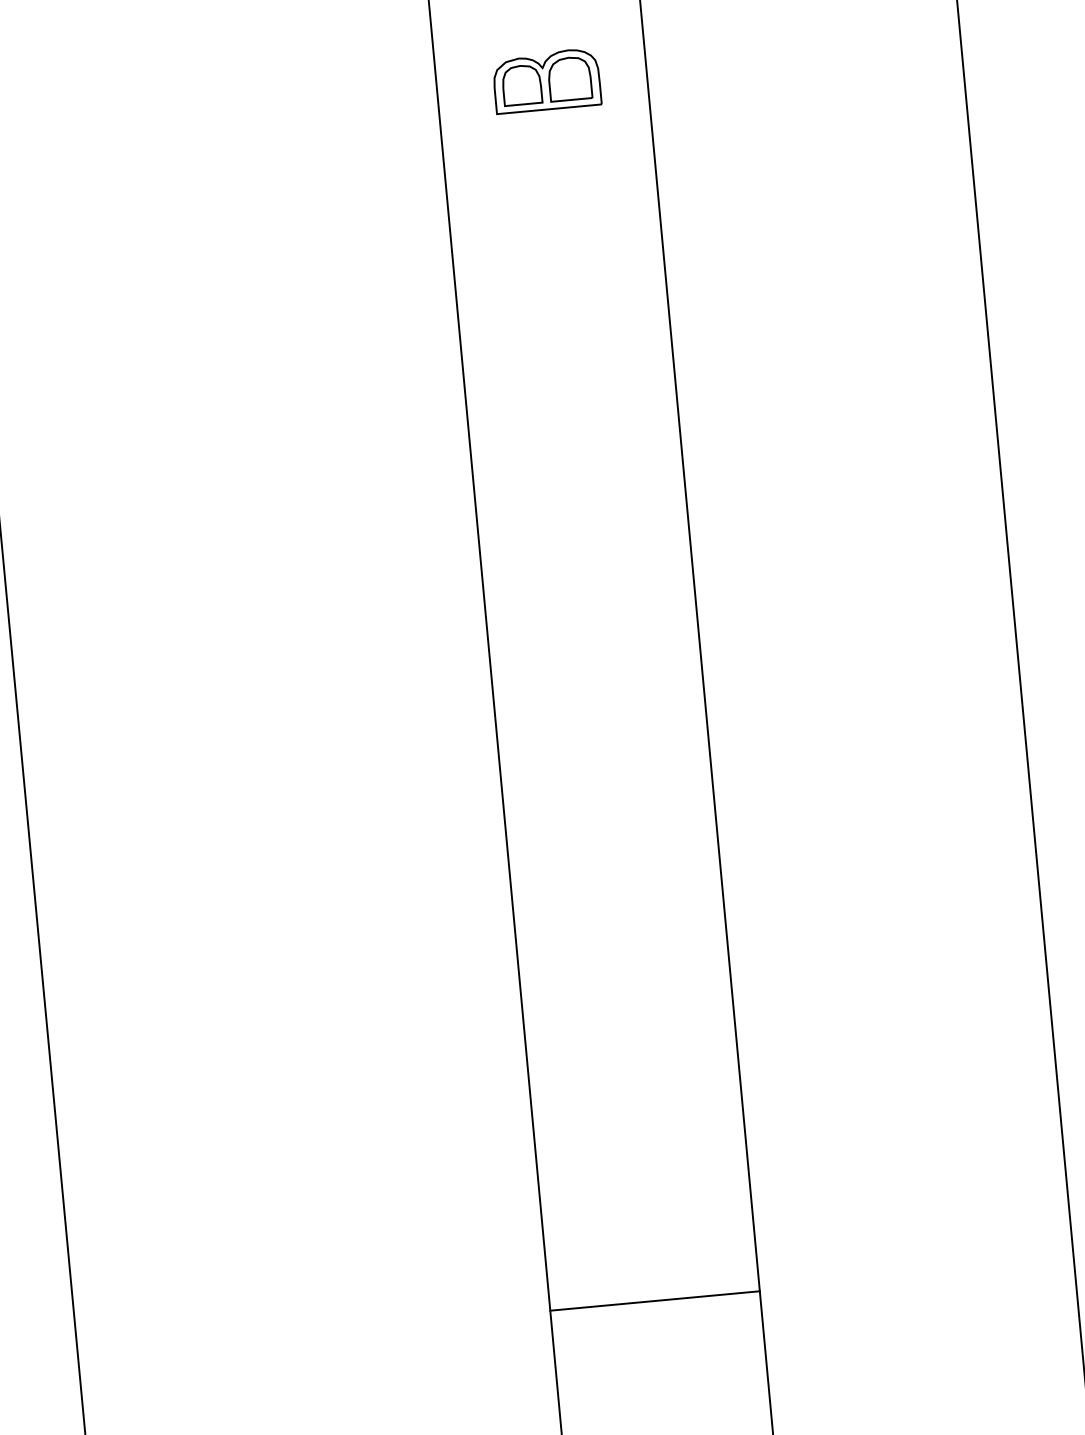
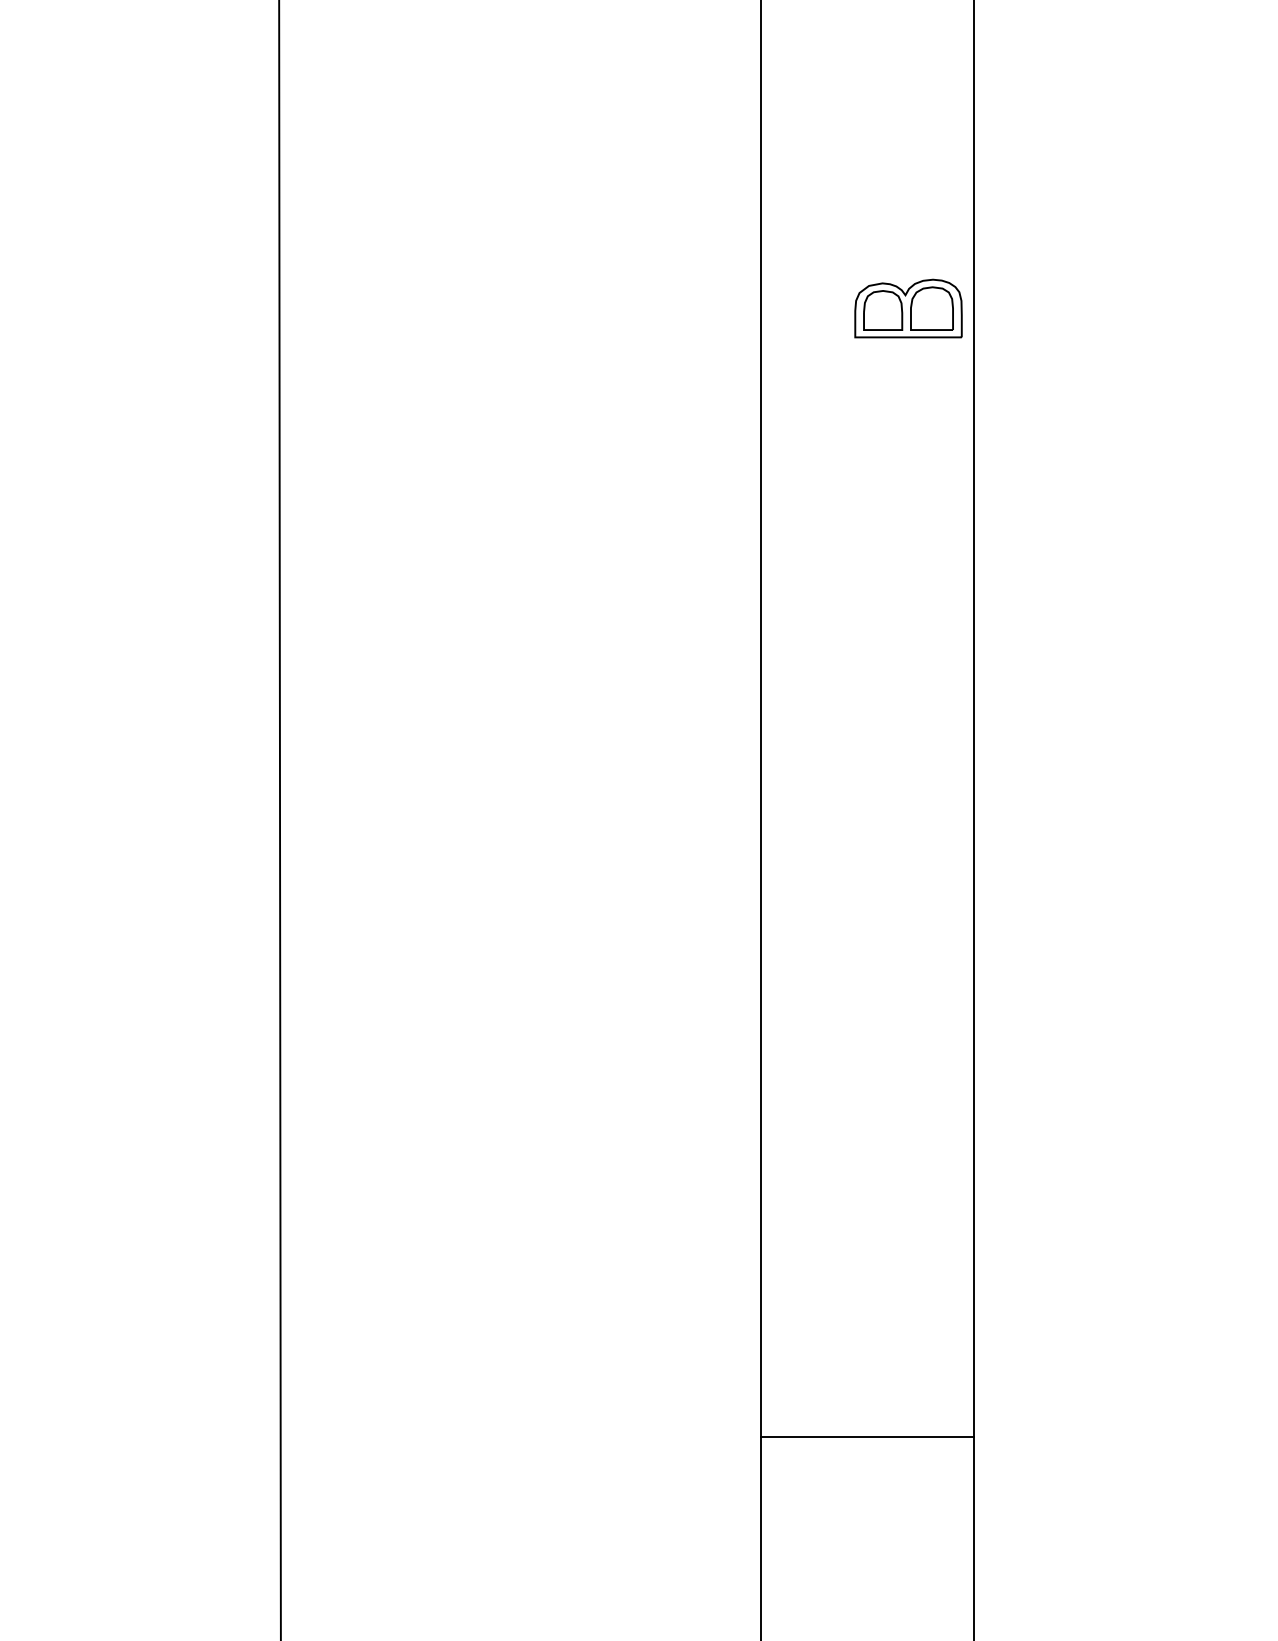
part: (546, 80) -> (908, 308), moved
line: (654, 1300) -> (867, 1436), moved

